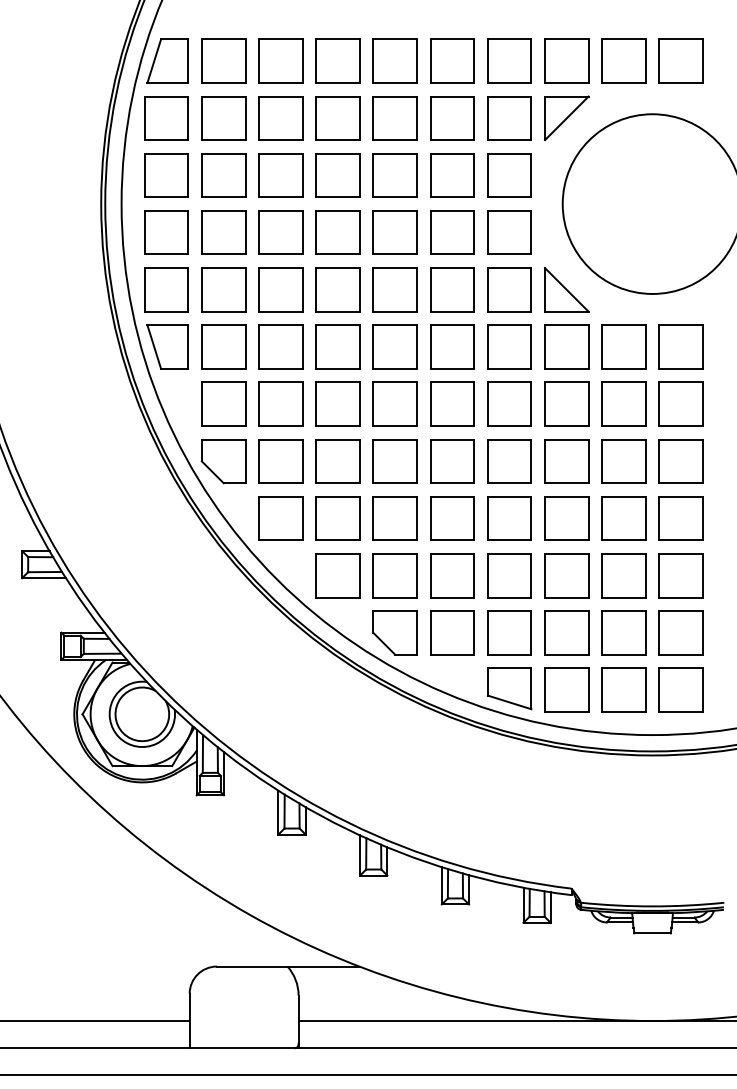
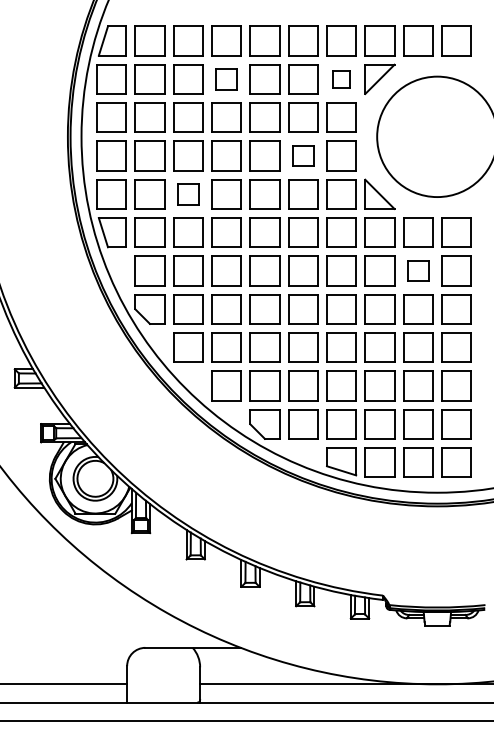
part: (337, 118) -> (226, 79), size x0.7
part: (509, 118) -> (341, 79), size x0.6
part: (452, 231) -> (303, 155), size x0.7
part: (281, 290) -> (188, 194), size x0.7
part: (624, 403) -> (418, 270), size x0.7

